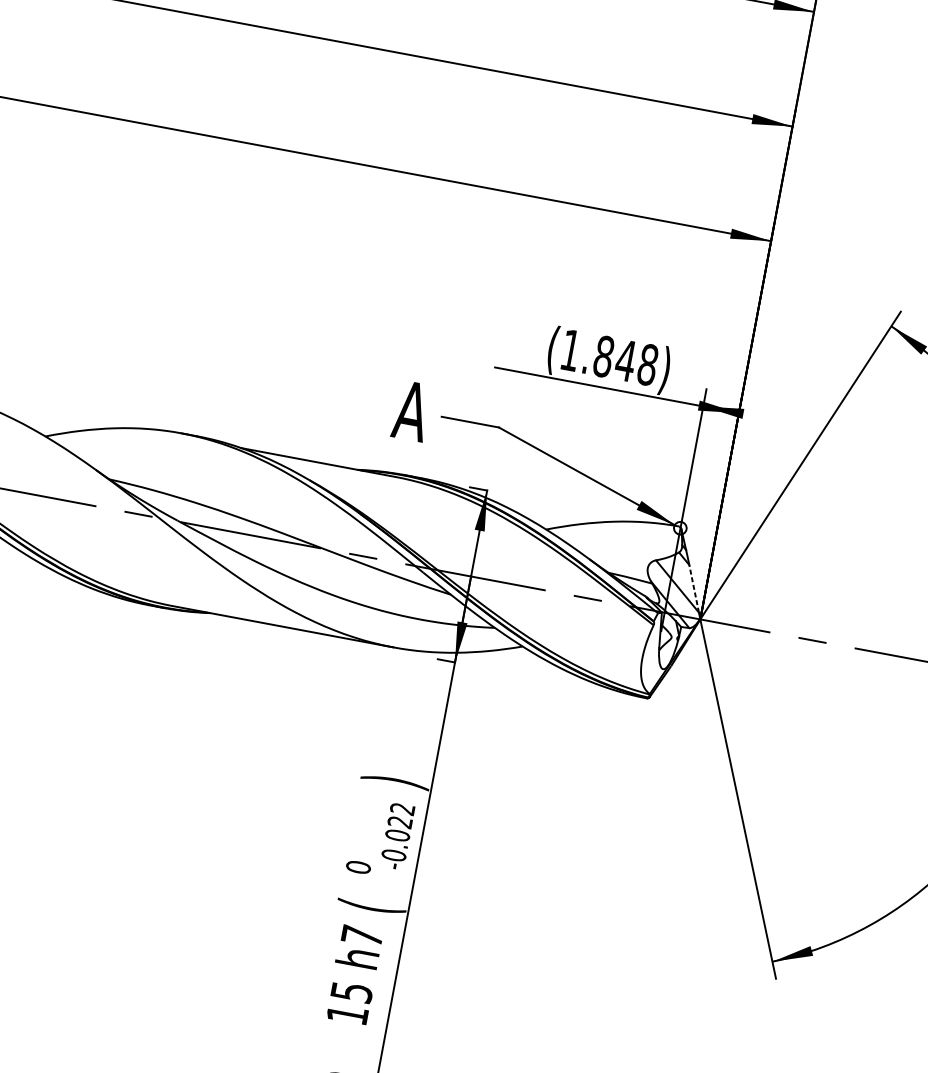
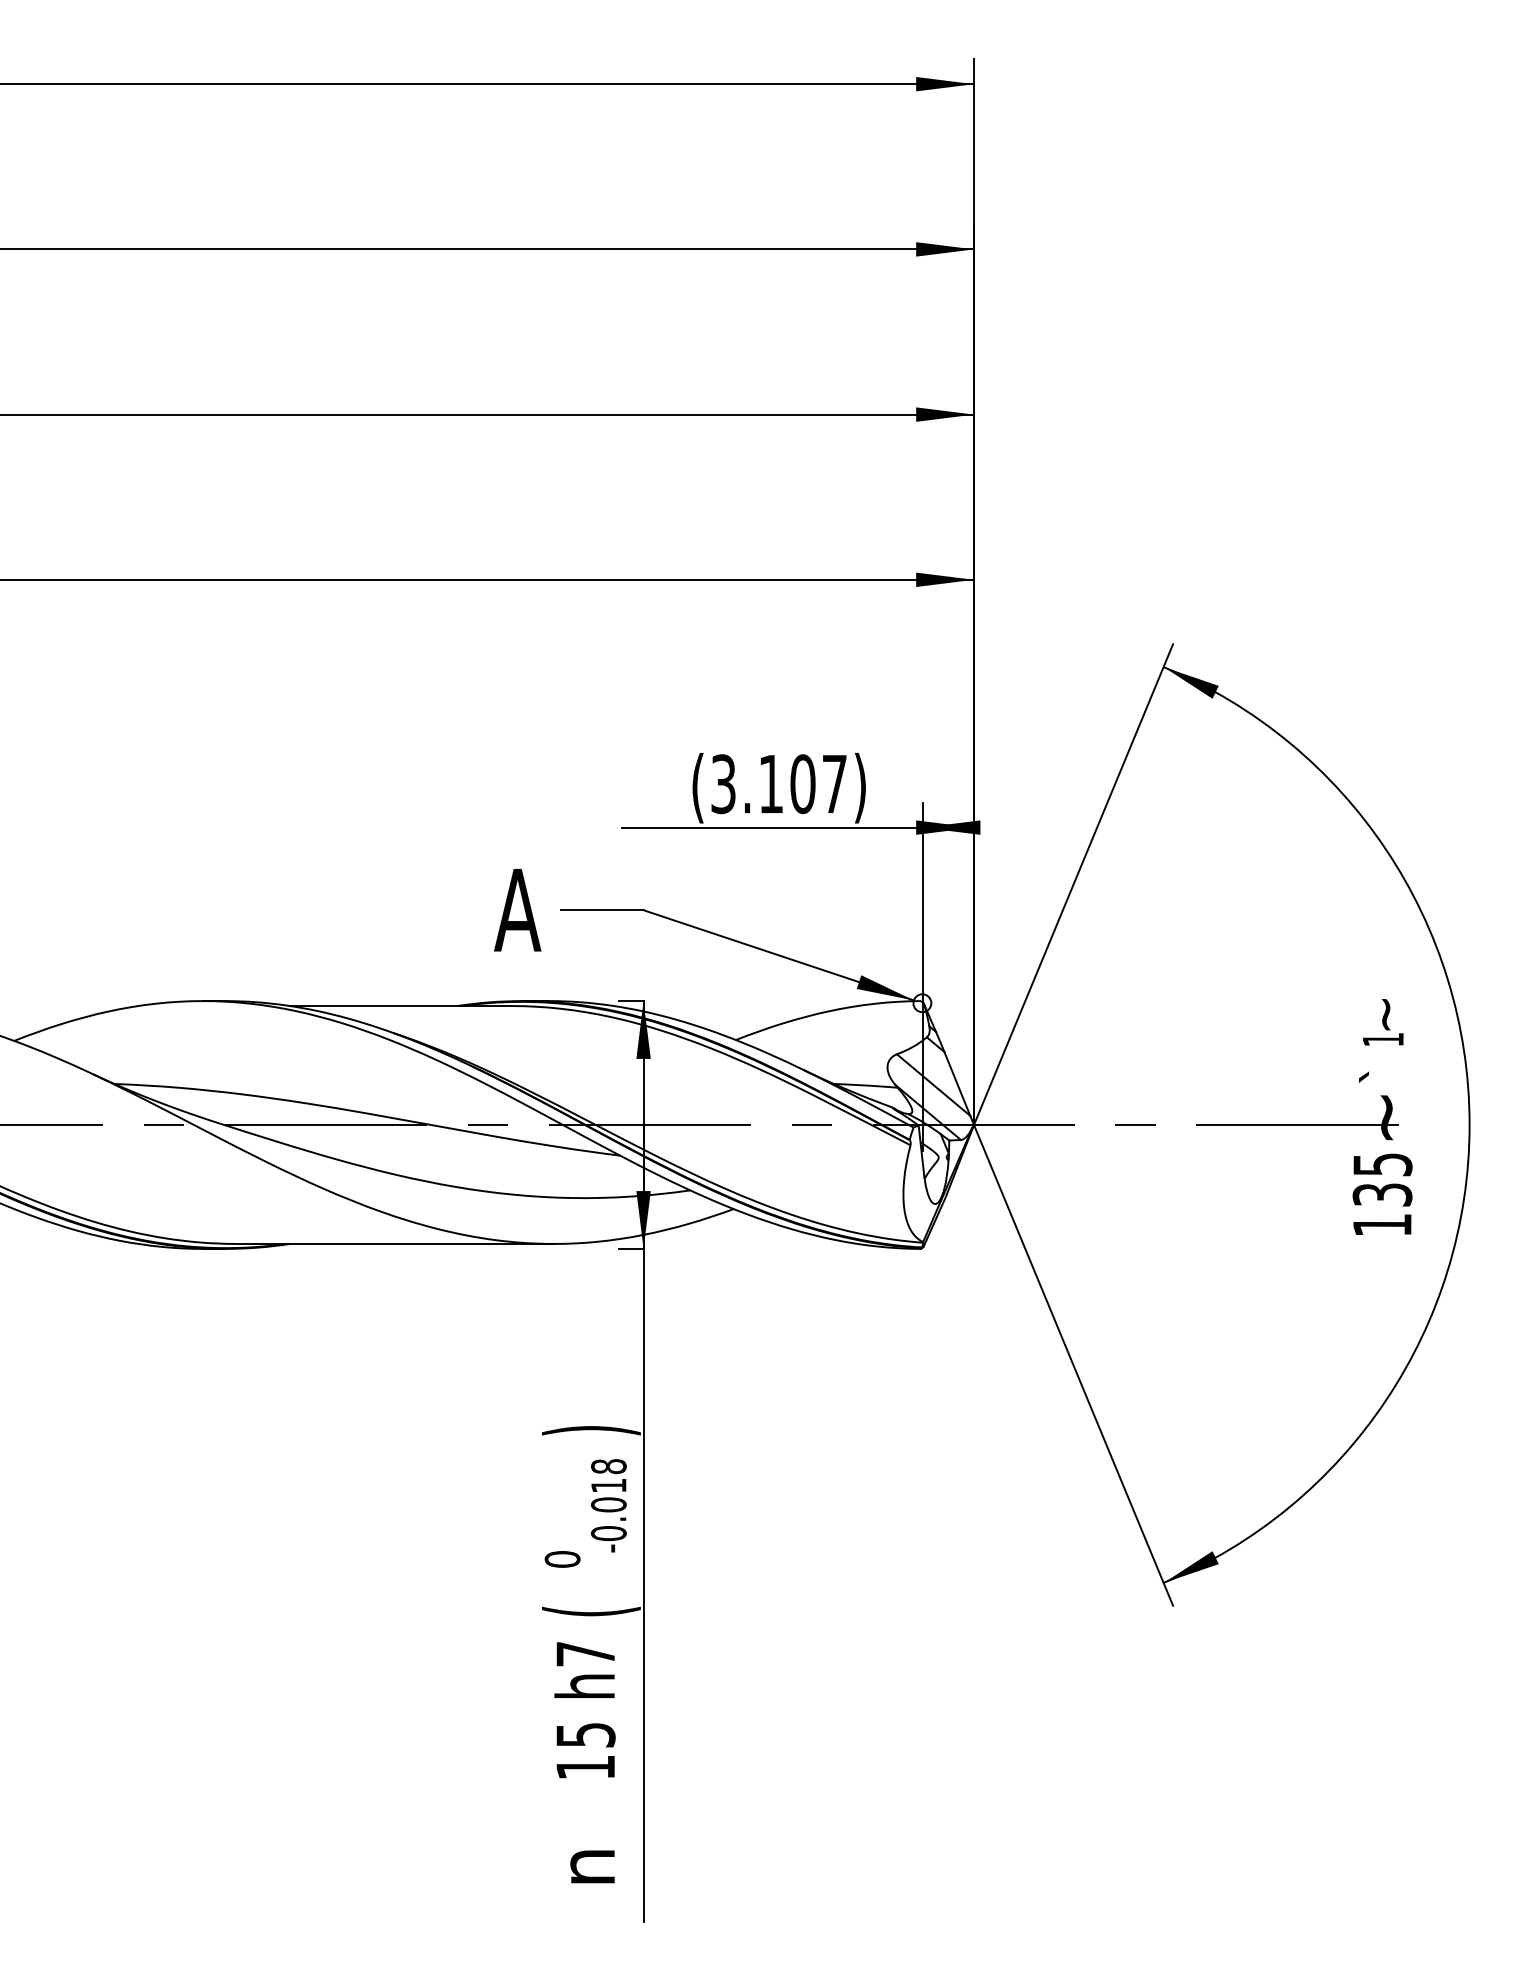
text: (609, 357) -> (779, 784), (1.848) -> (3.107)
line: (694, 588) -> (957, 1083), dashed -> solid
text: (401, 815) -> (608, 1476), -0.022 -> -0.018

